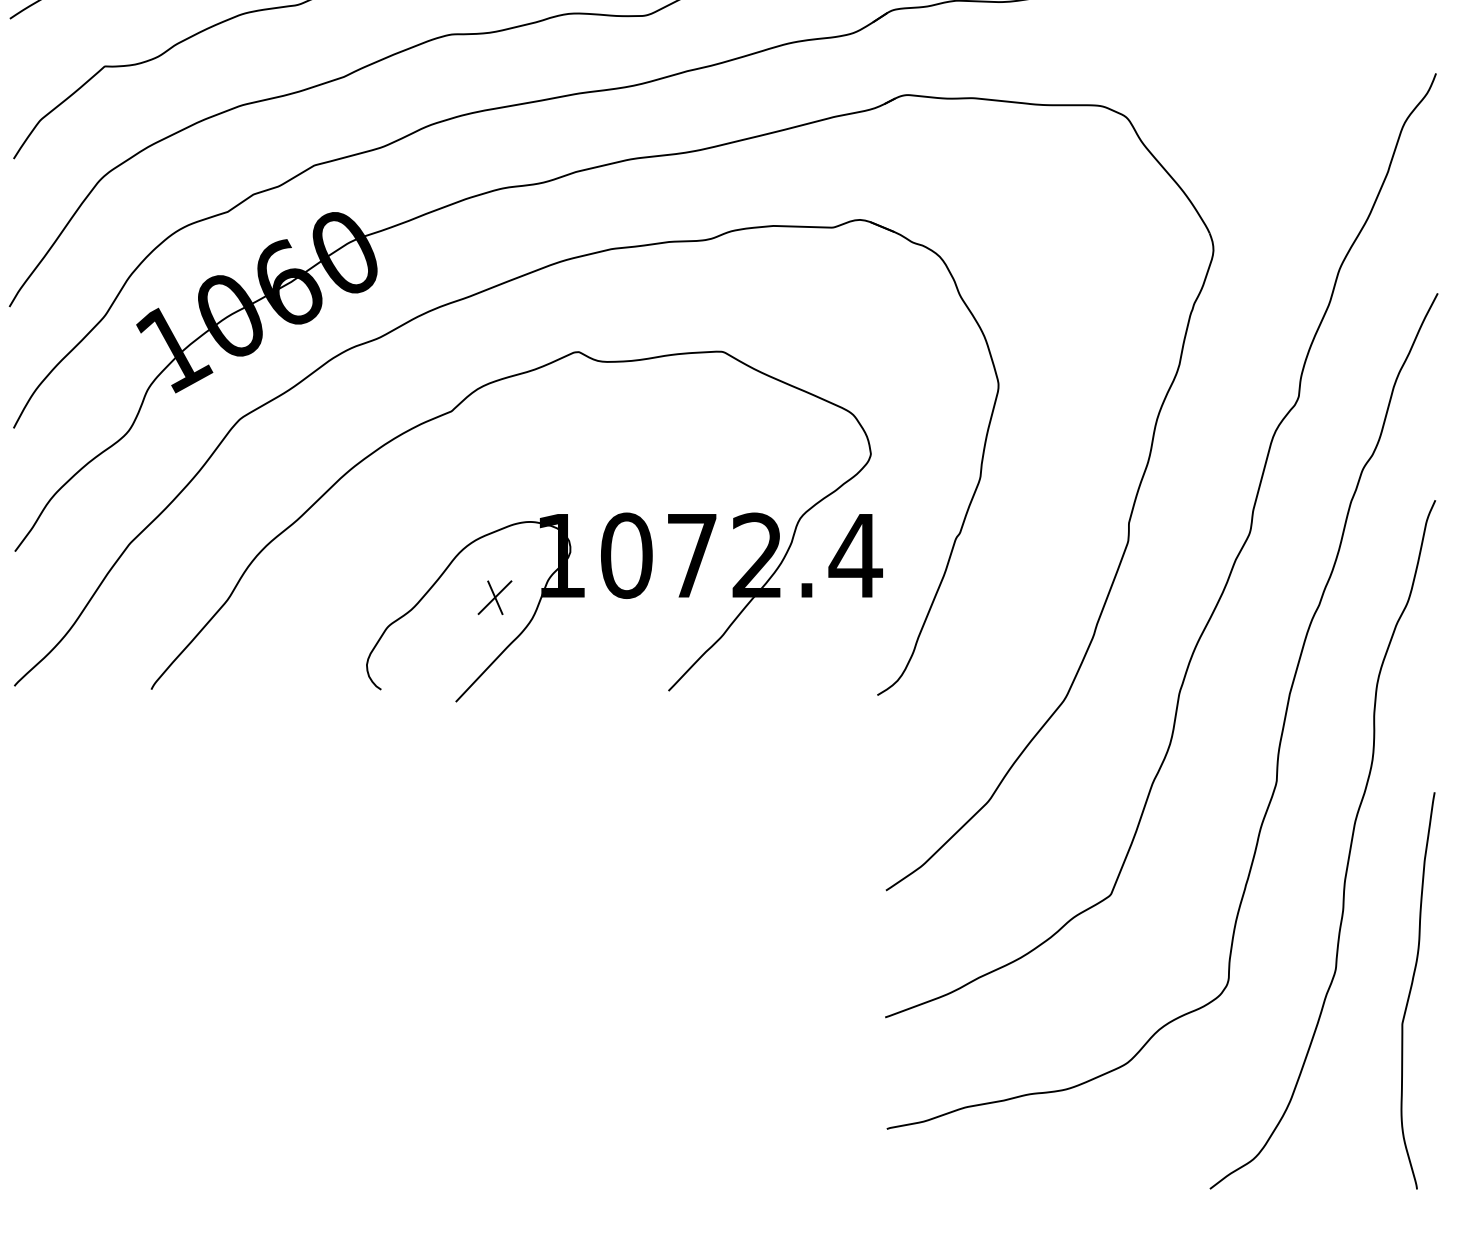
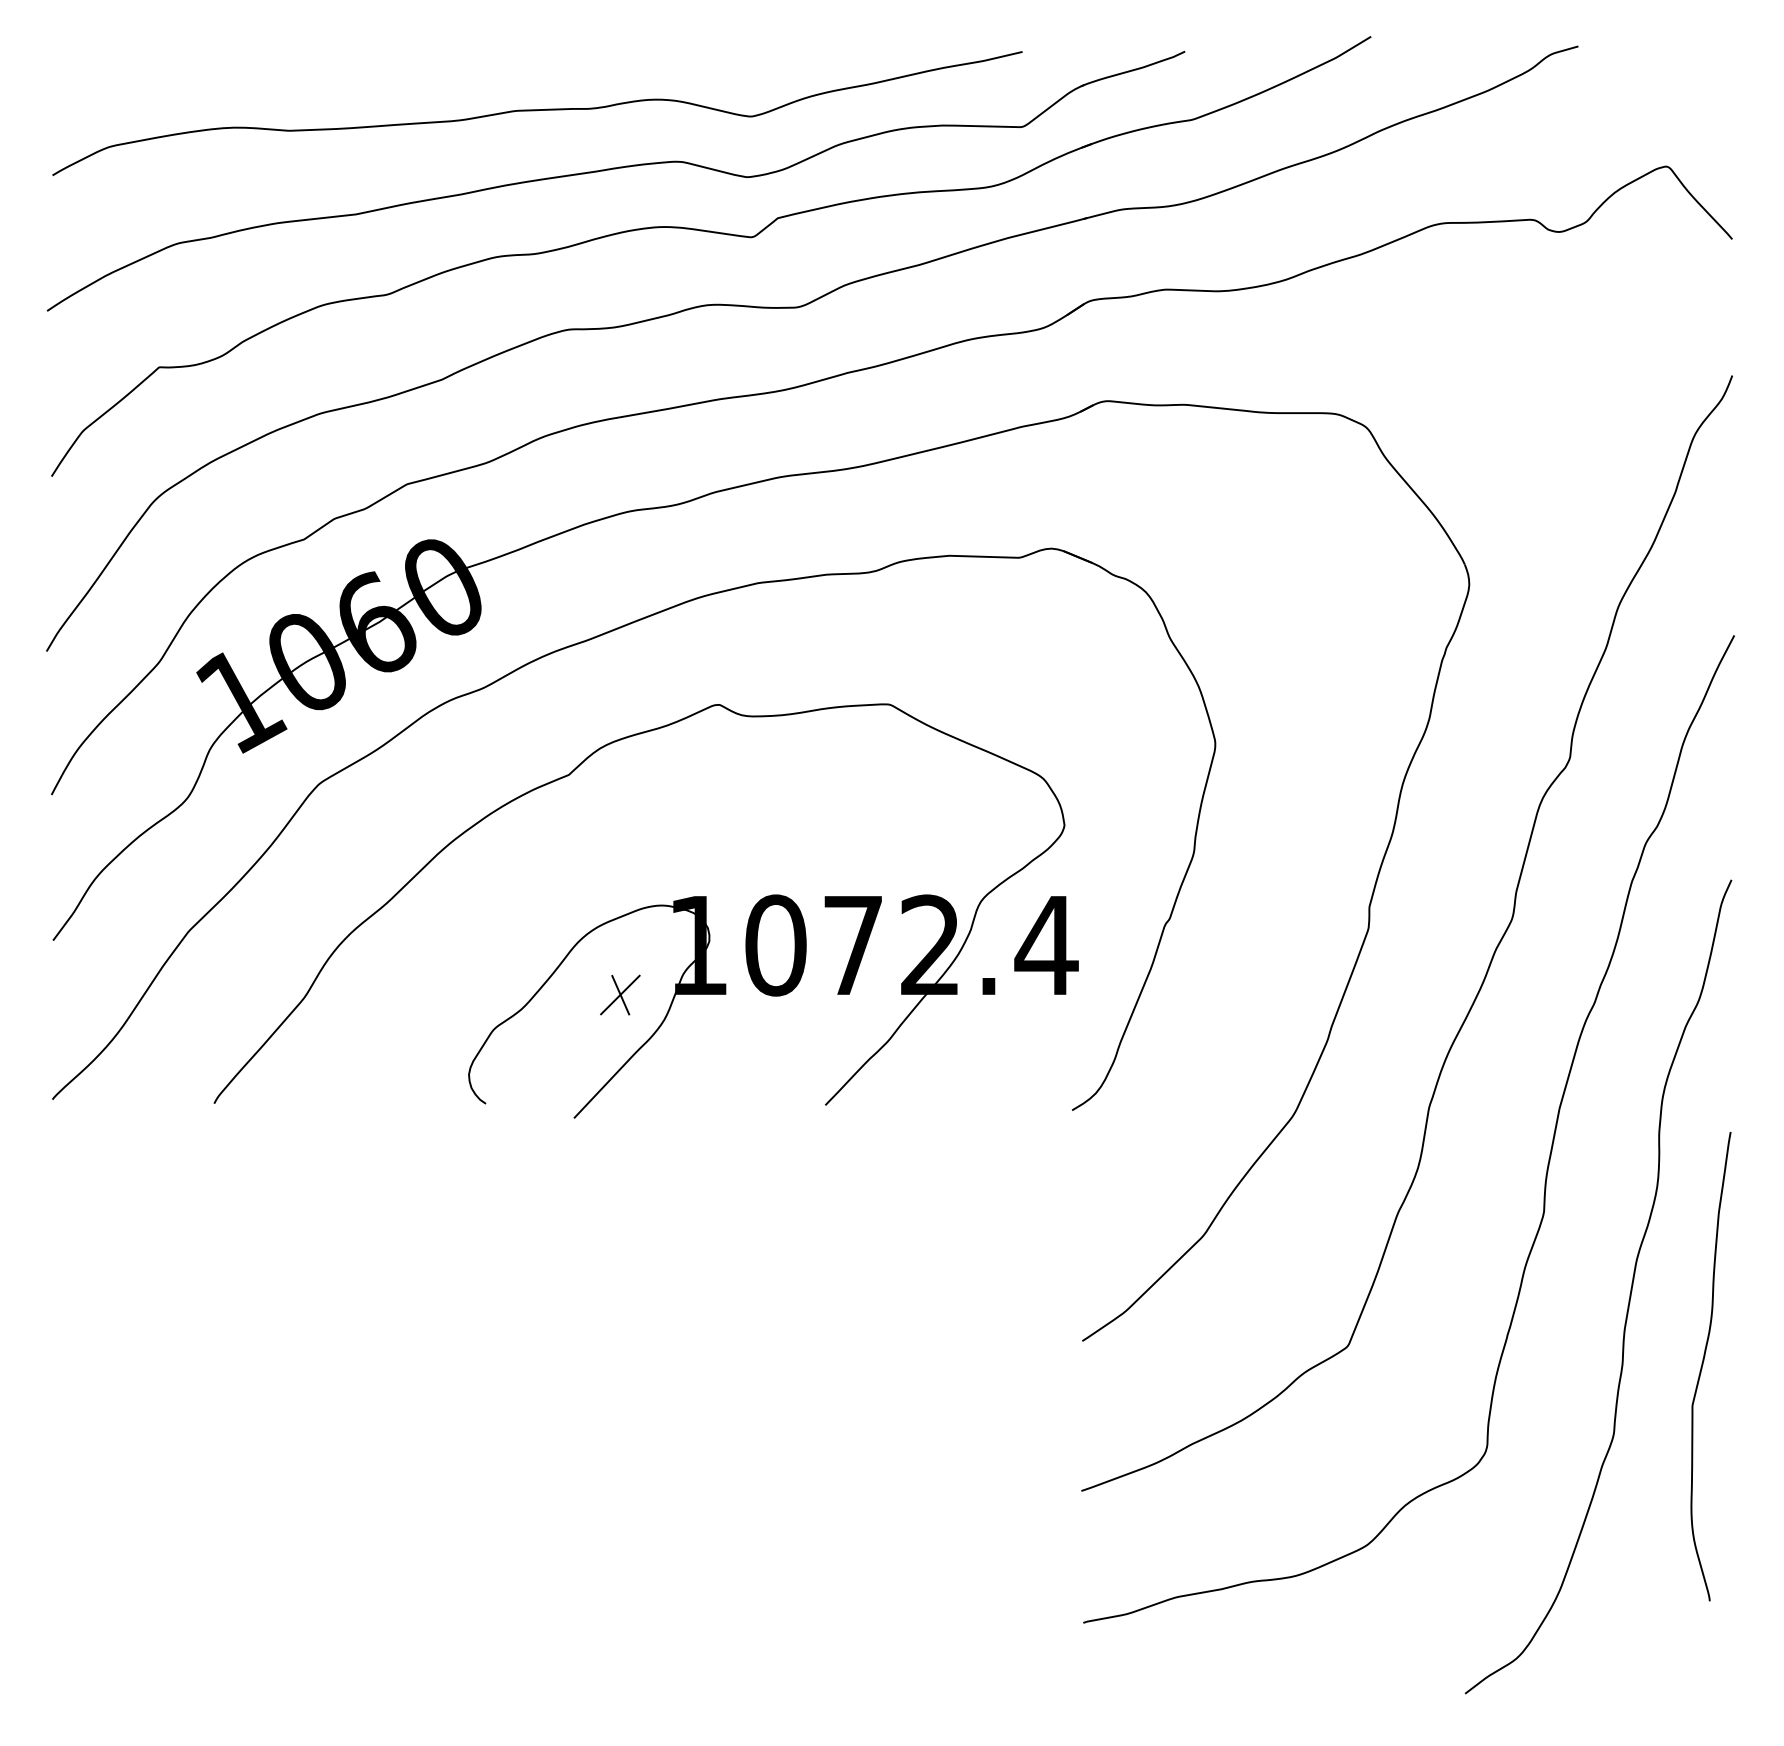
curve: (1411, 989) -> (1703, 1365), moved

